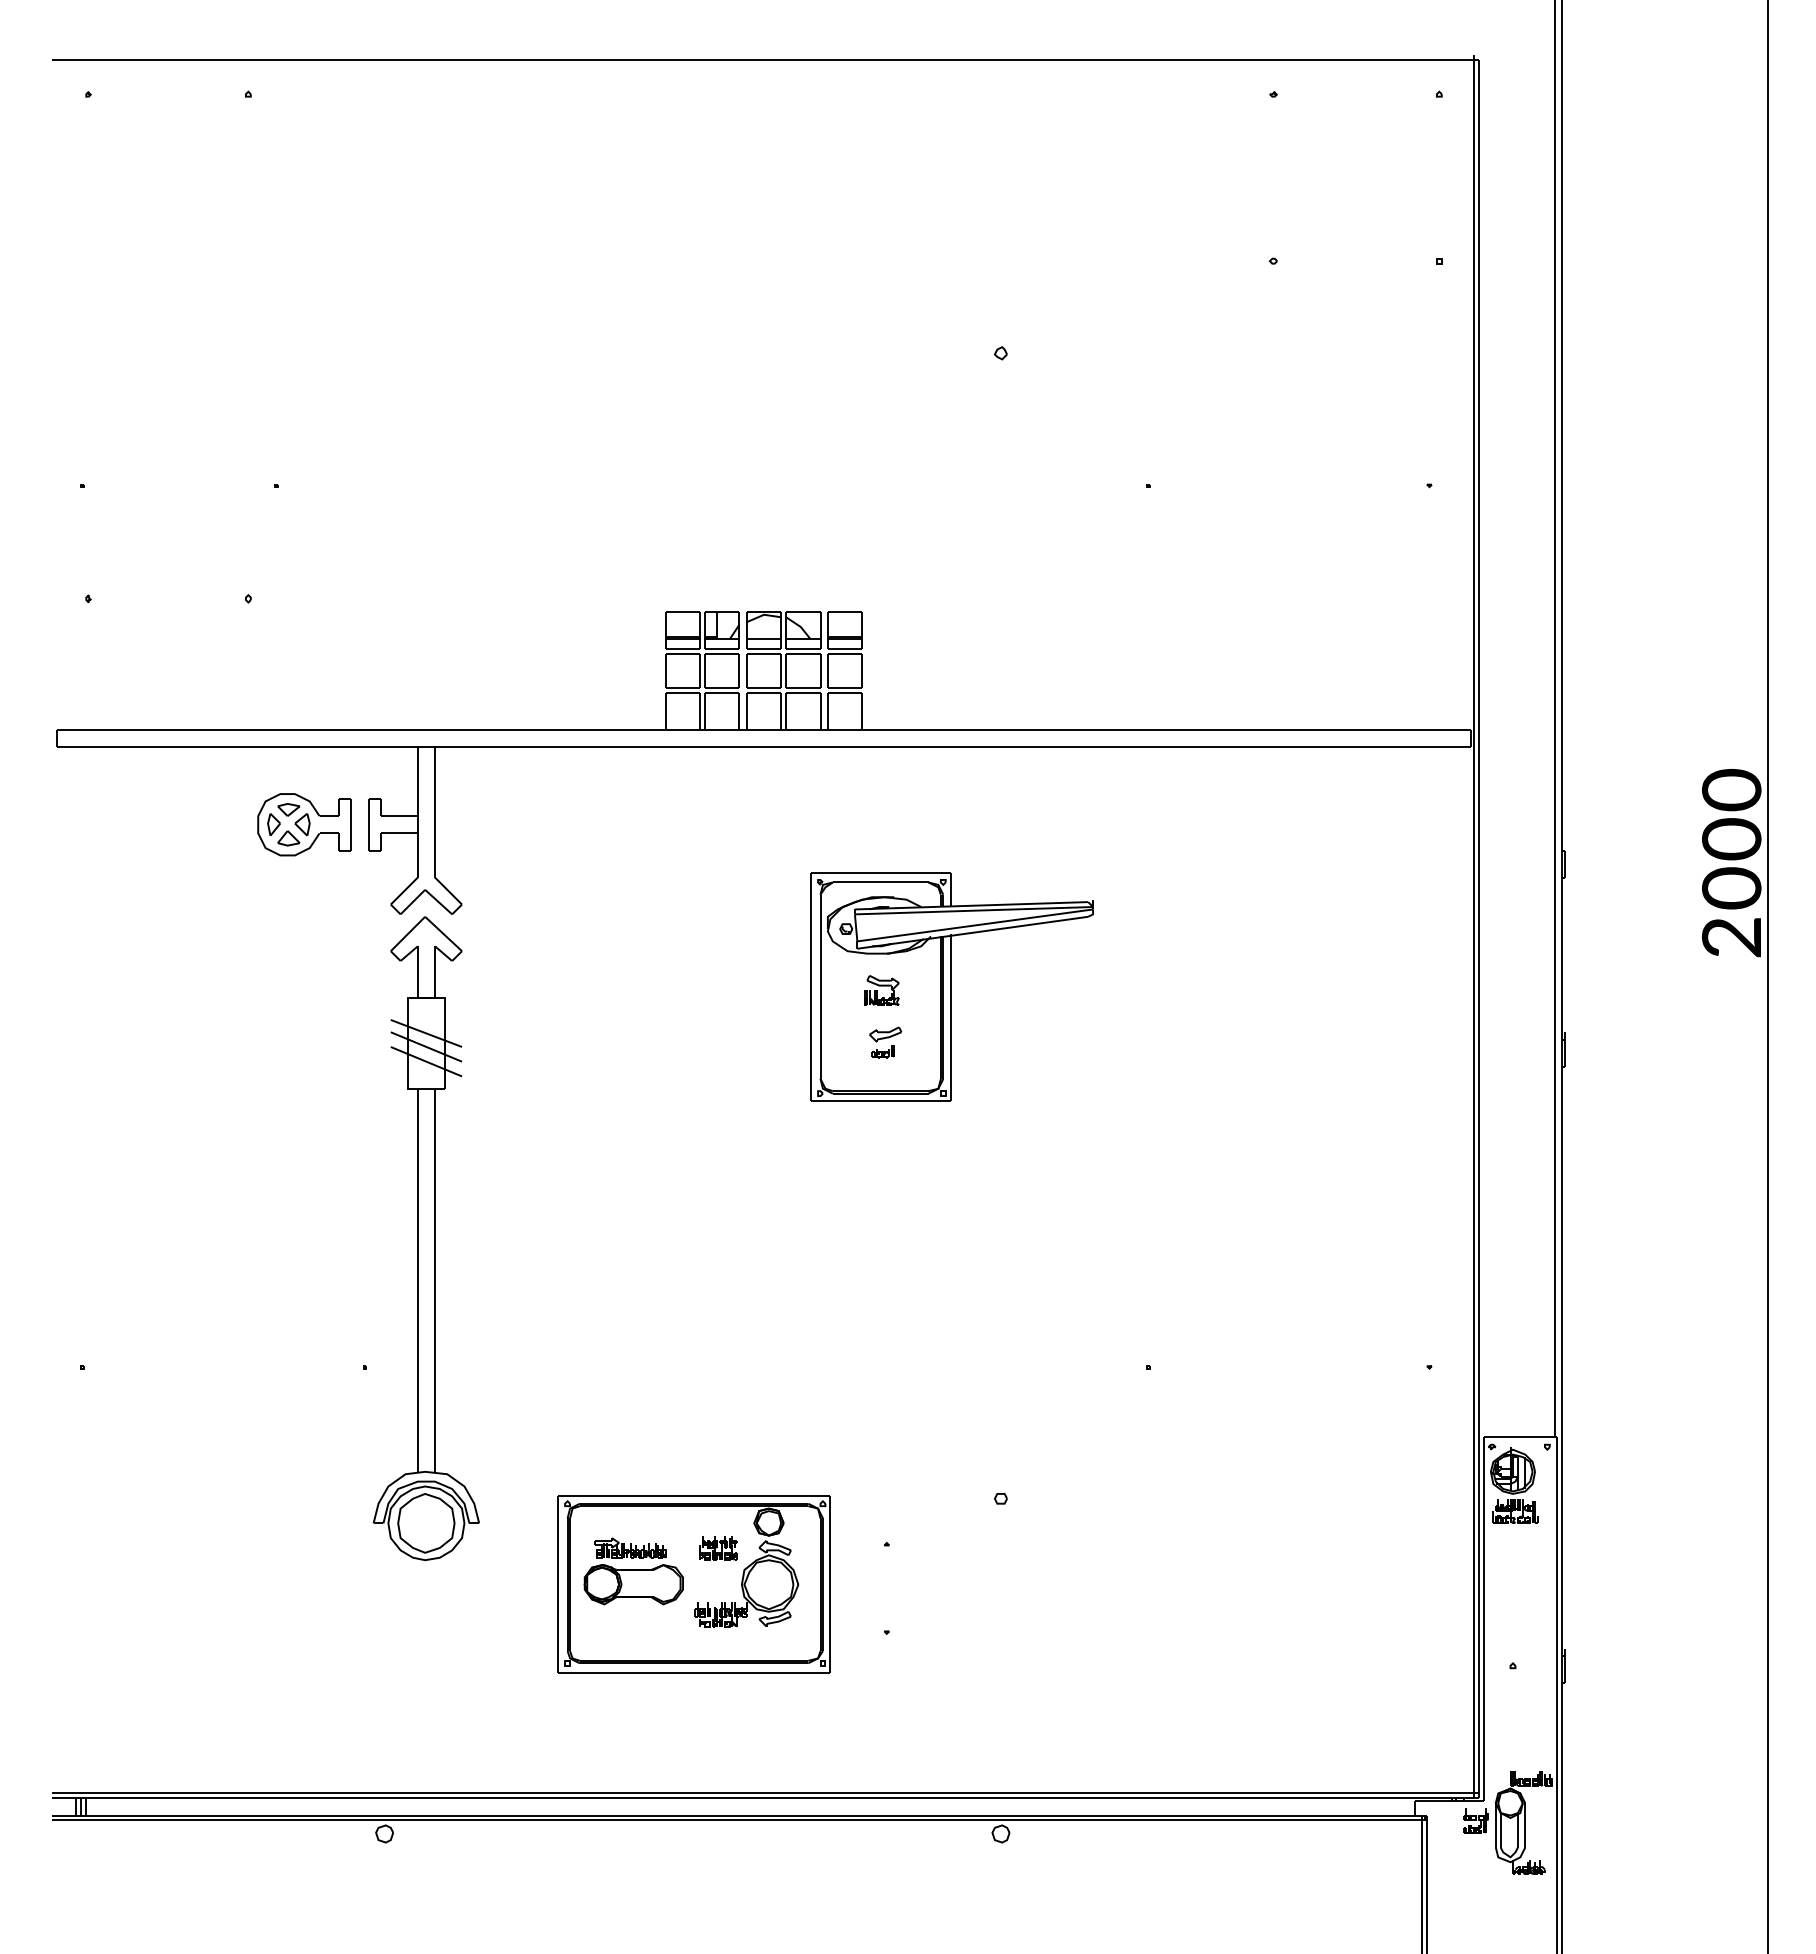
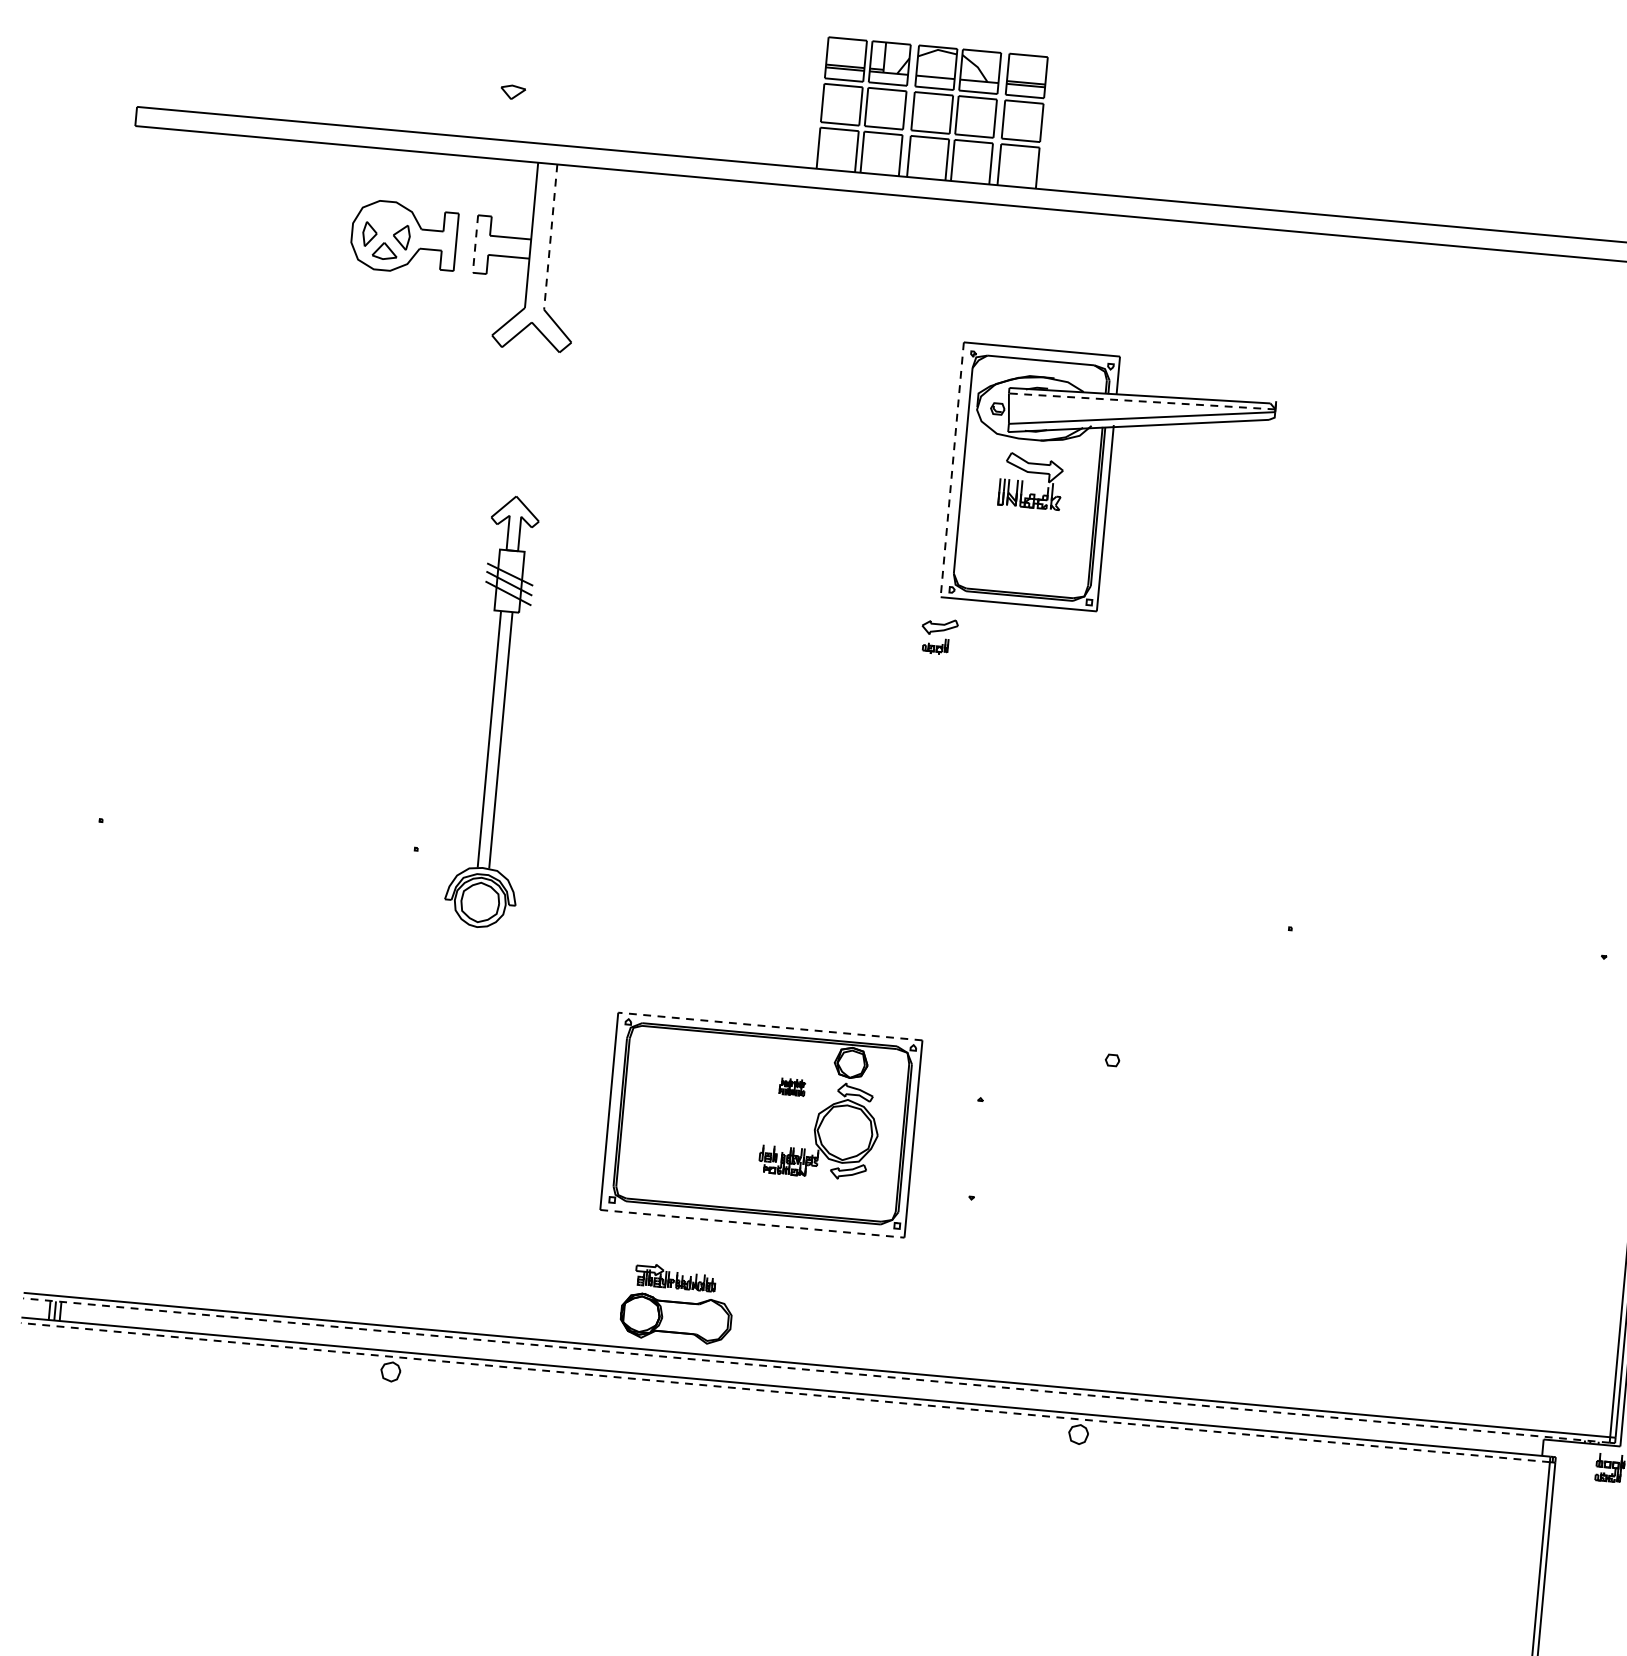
part: (288, 809) -> (512, 91), moved
line: (435, 812) -> (551, 237), solid -> dashed
line: (368, 824) -> (475, 243), solid -> dashed
line: (973, 910) -> (1141, 401), solid -> dashed
line: (810, 987) -> (951, 470), solid -> dashed
part: (881, 990) -> (1030, 481), size x1.6
part: (885, 1042) -> (939, 635), moved
part: (425, 1238) -> (496, 711), size x0.6
line: (693, 1496) -> (769, 1026), solid -> dashed
part: (718, 1548) -> (792, 1087), size x0.6
part: (633, 1571) -> (676, 1303), moved
line: (694, 1673) -> (752, 1224), solid -> dashed
line: (762, 1798) -> (816, 1370), solid -> dashed
line: (736, 1820) -> (784, 1392), solid -> dashed

